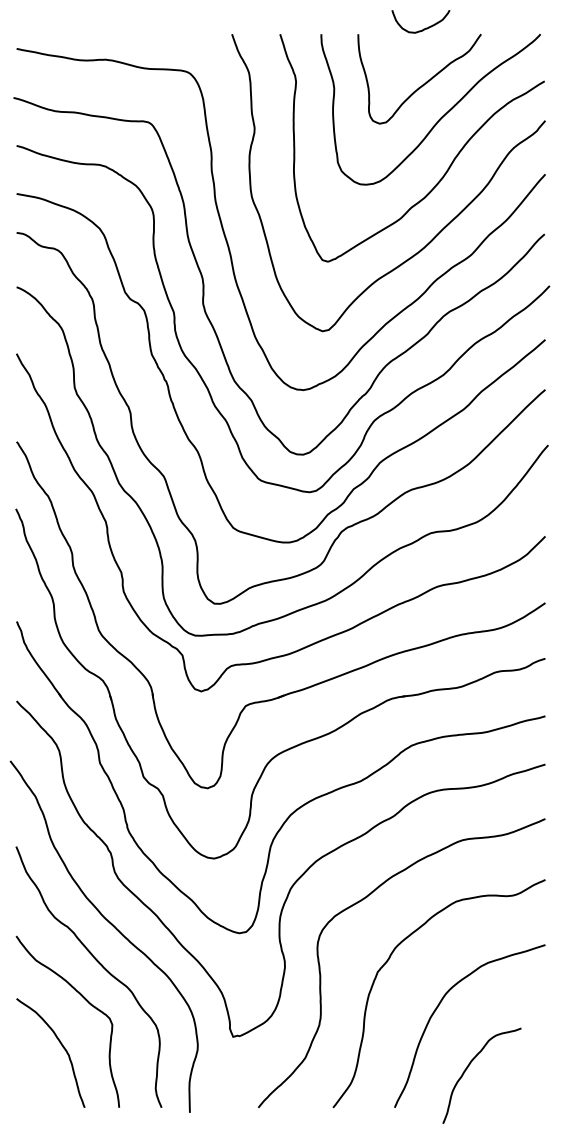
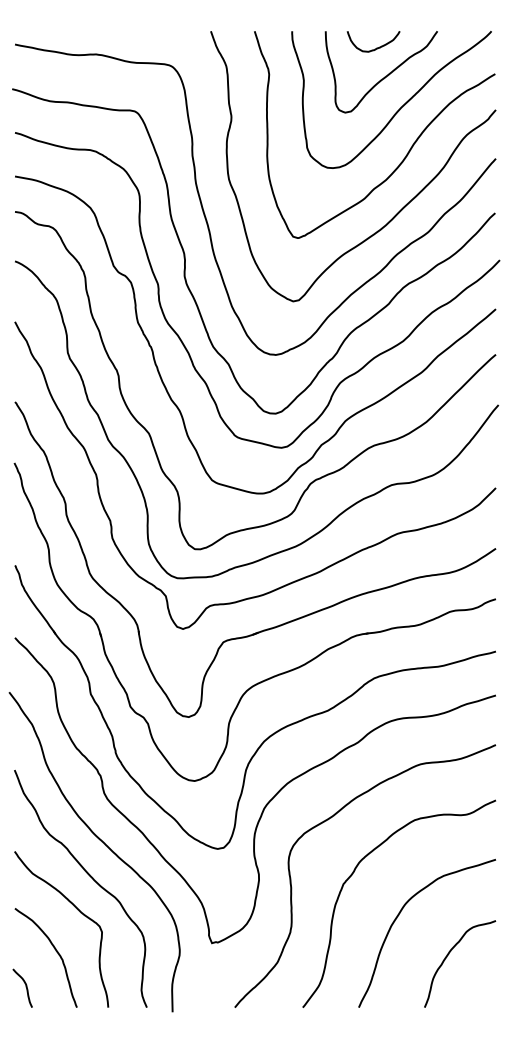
curve: (423, 28) -> (375, 47), moved
curve: (469, 1066) -> (448, 955), moved
curve: (28, 1086) -> (25, 988), added

